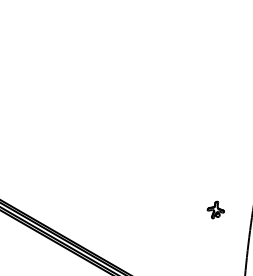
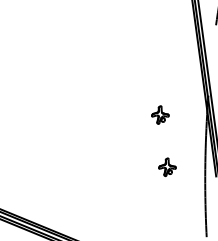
part: (215, 158) -> (159, 114), added

